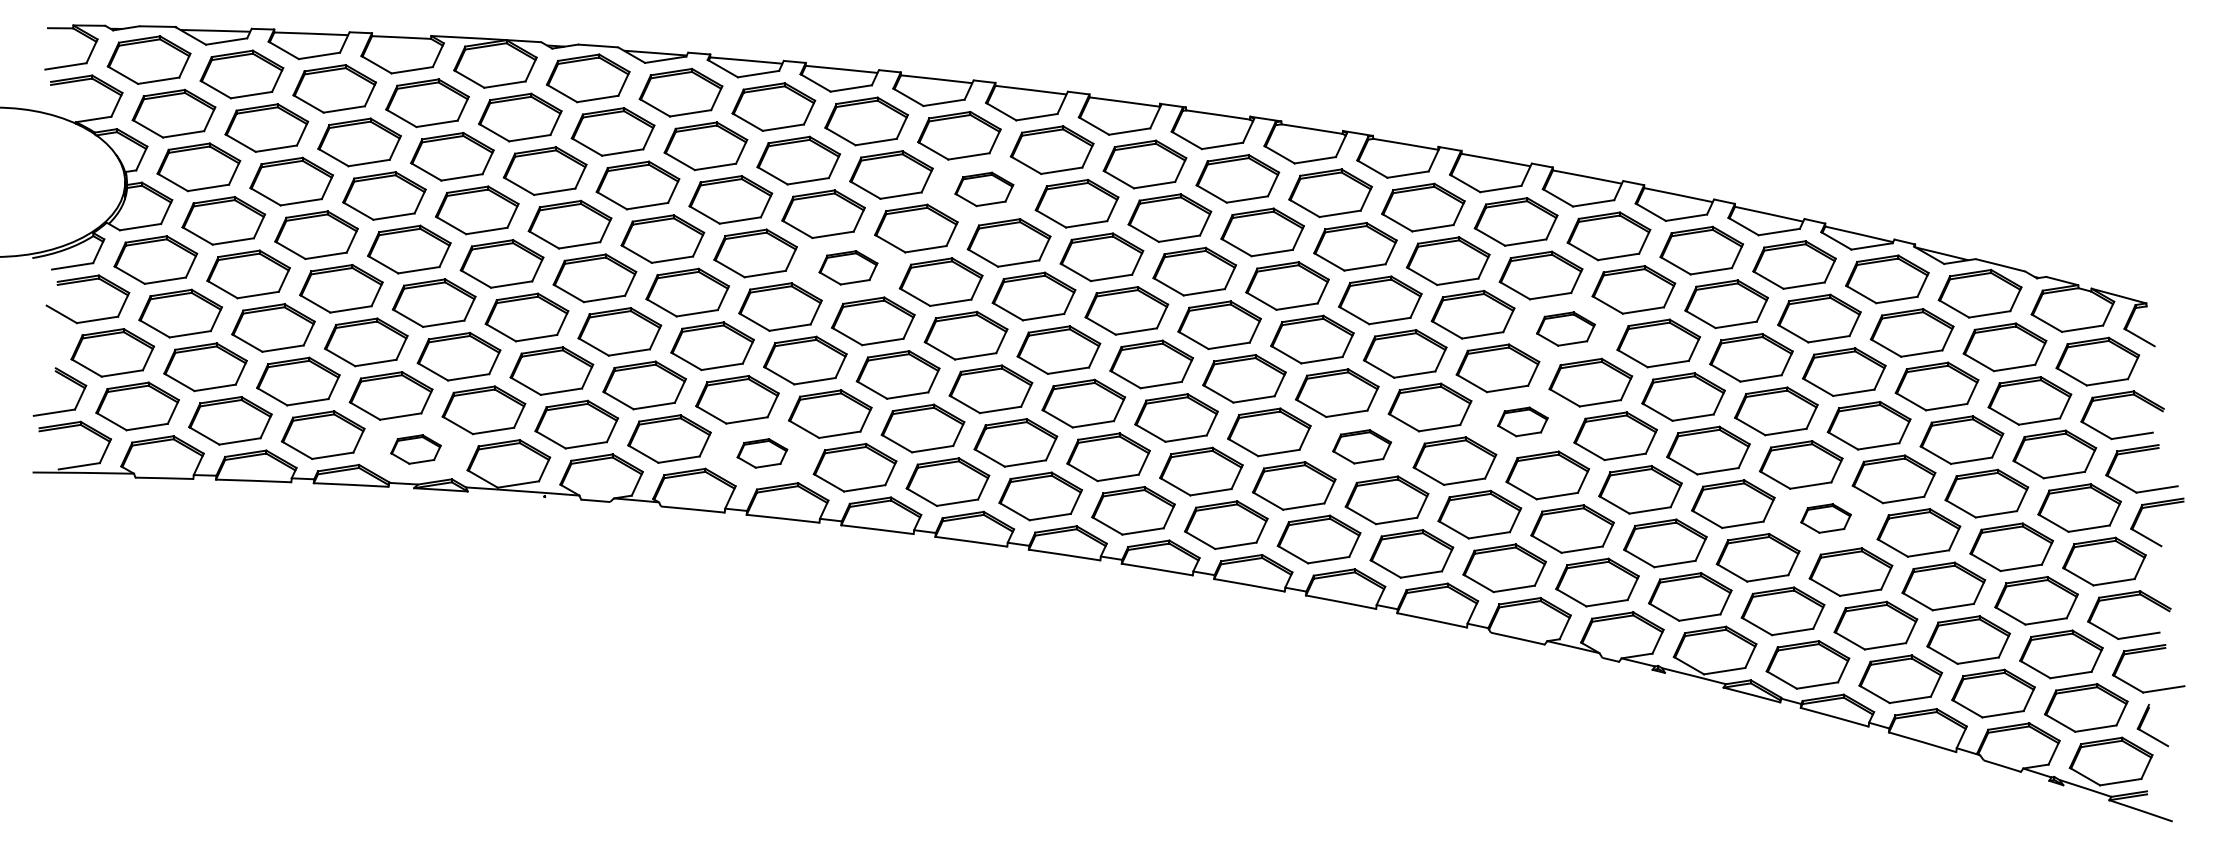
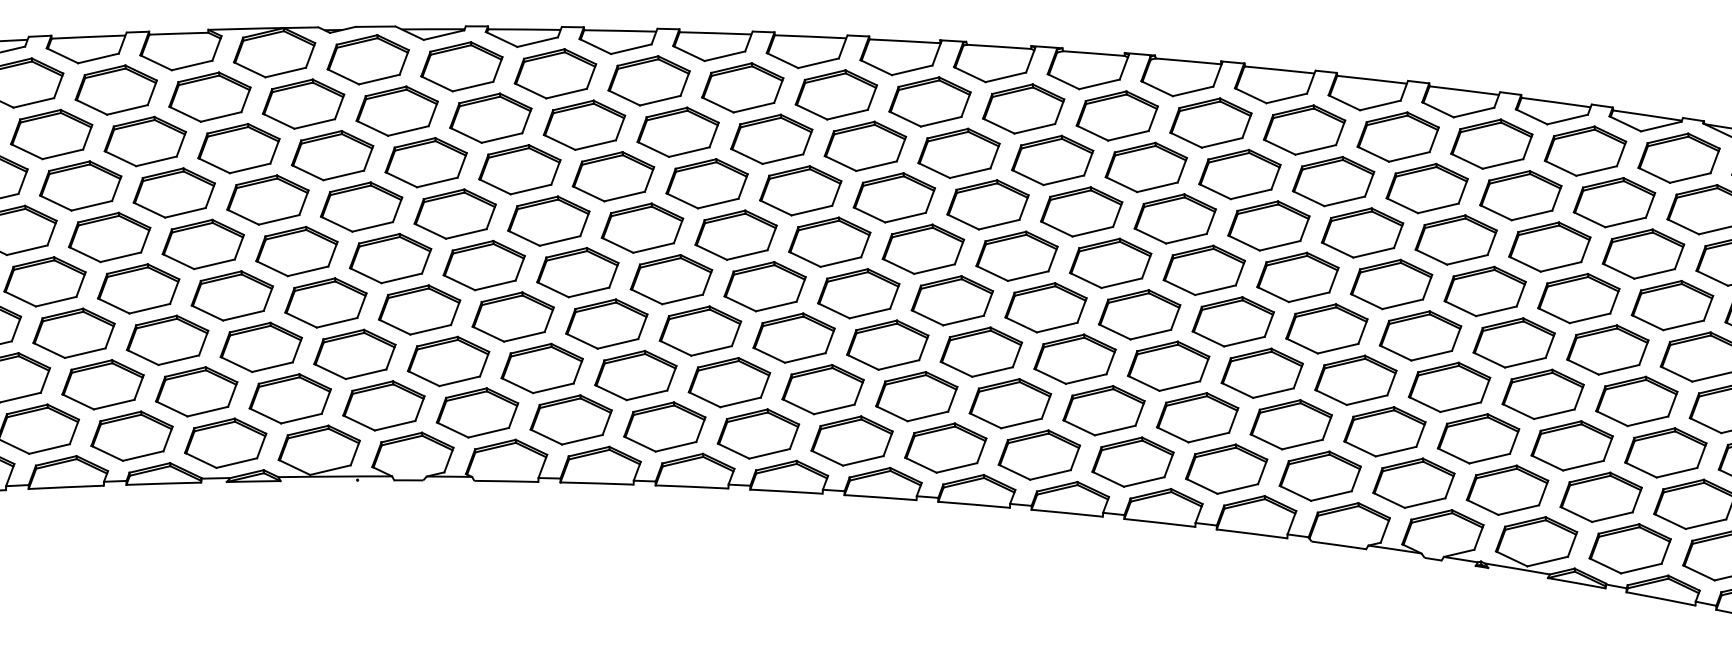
part: (984, 189) -> (771, 139), size x1.43
part: (848, 267) -> (642, 227), size x1.43
part: (1565, 328) -> (1362, 232), size x1.43
part: (1522, 421) -> (1326, 328), size x1.67
part: (1361, 446) -> (1167, 366), size x1.43
part: (415, 449) -> (225, 443), size x1.67
part: (762, 453) -> (571, 420), size x1.67
part: (1825, 518) -> (1636, 401), size x1.67

